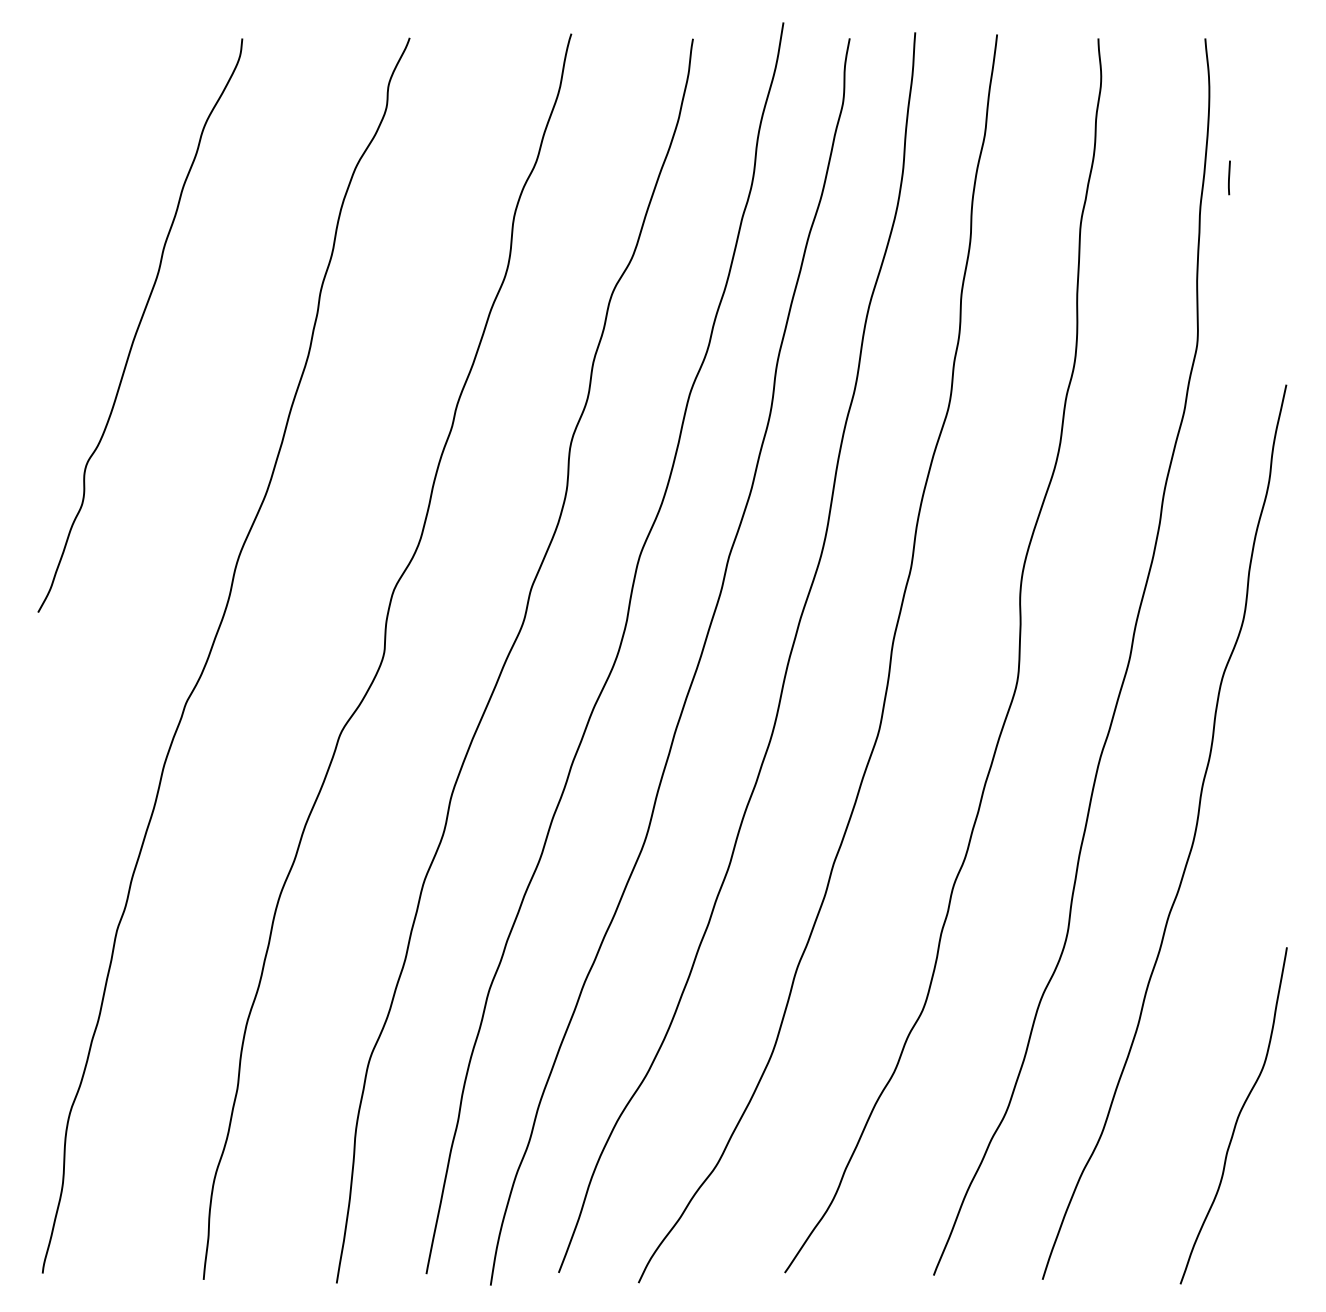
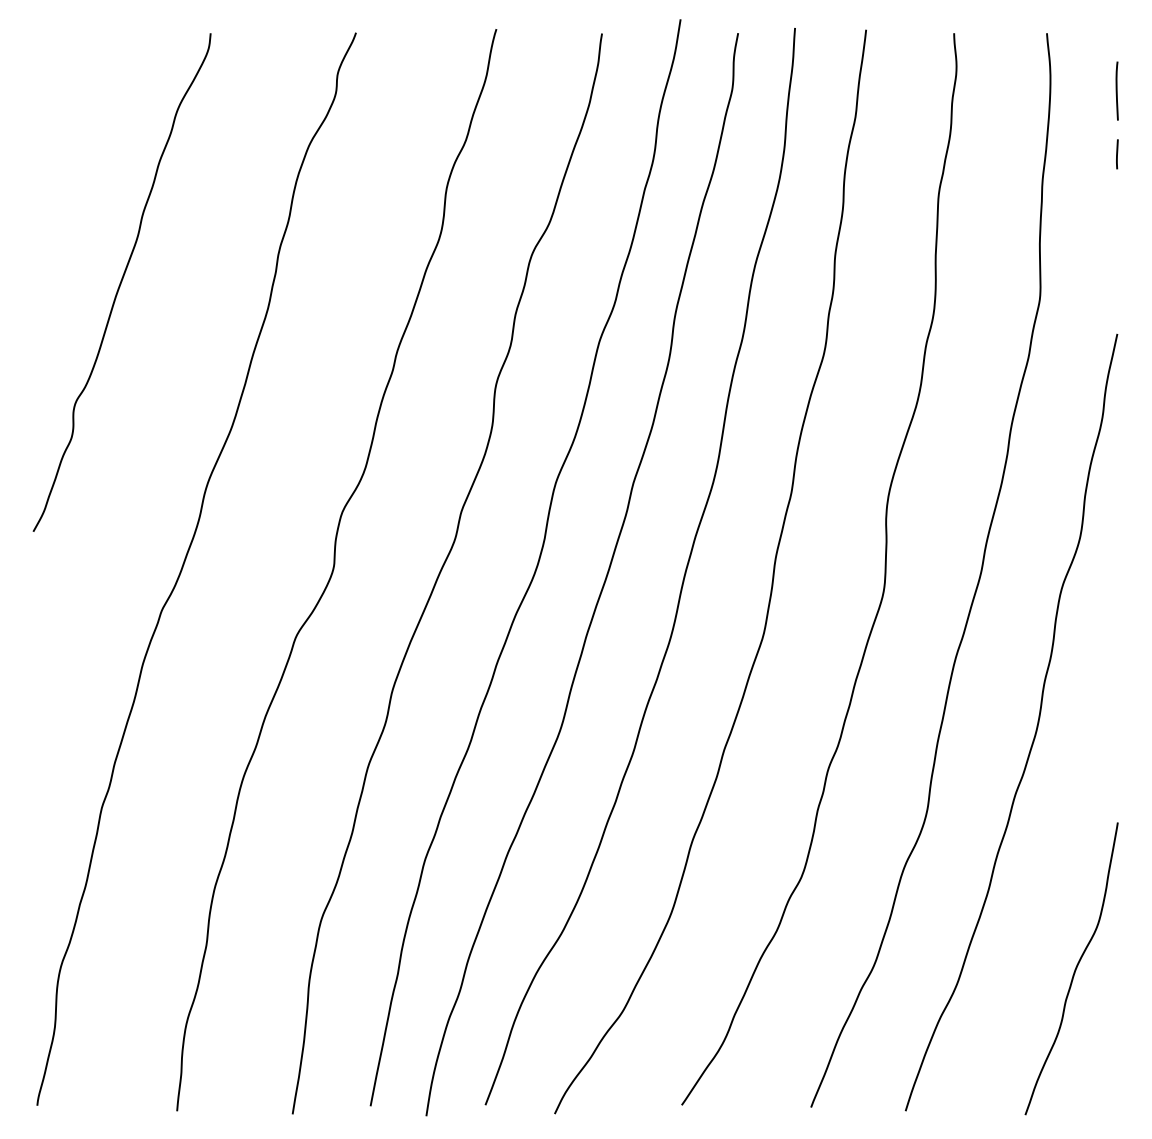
curve: (1285, 105) -> (1116, 91), added
line: (1229, 177) -> (1117, 153), moved

